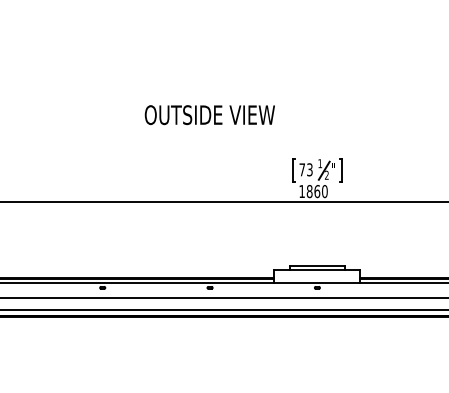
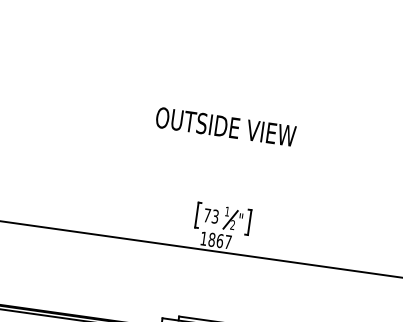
text: (209, 115) -> (225, 127), moved
text: (324, 191) -> (227, 242), 1860 -> 1867

